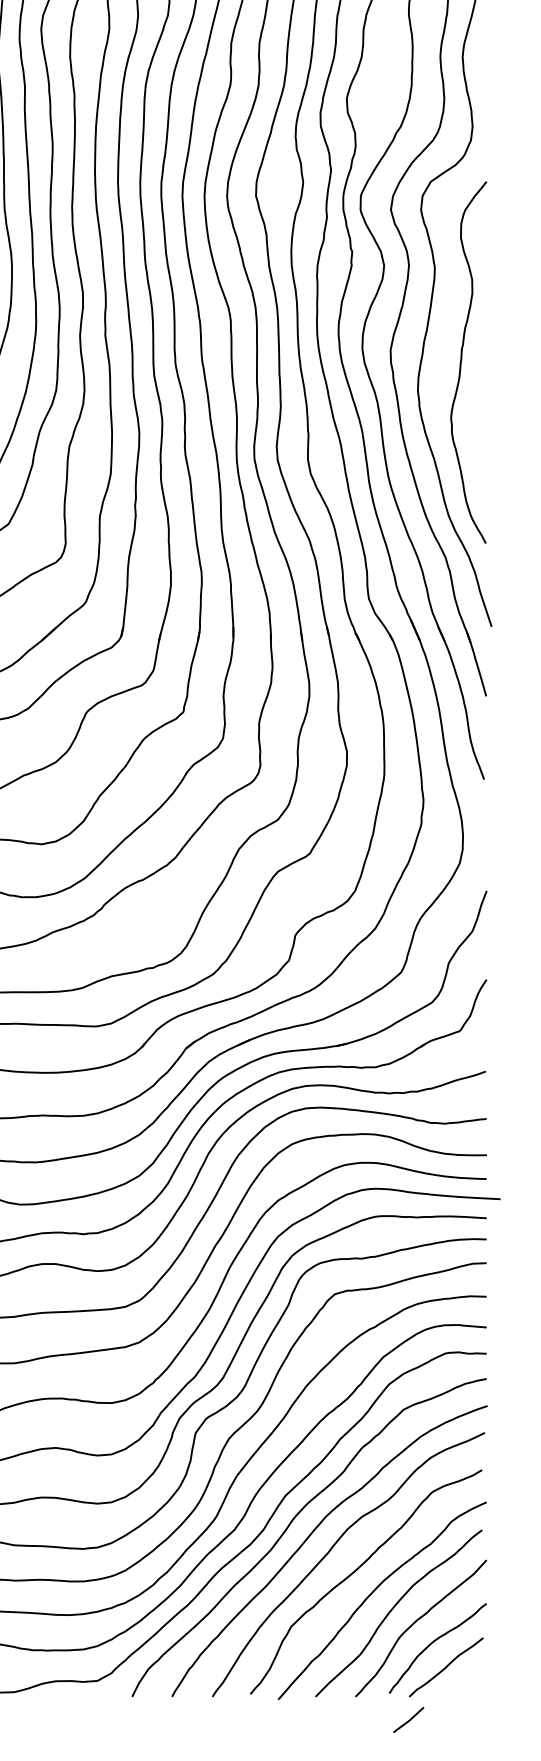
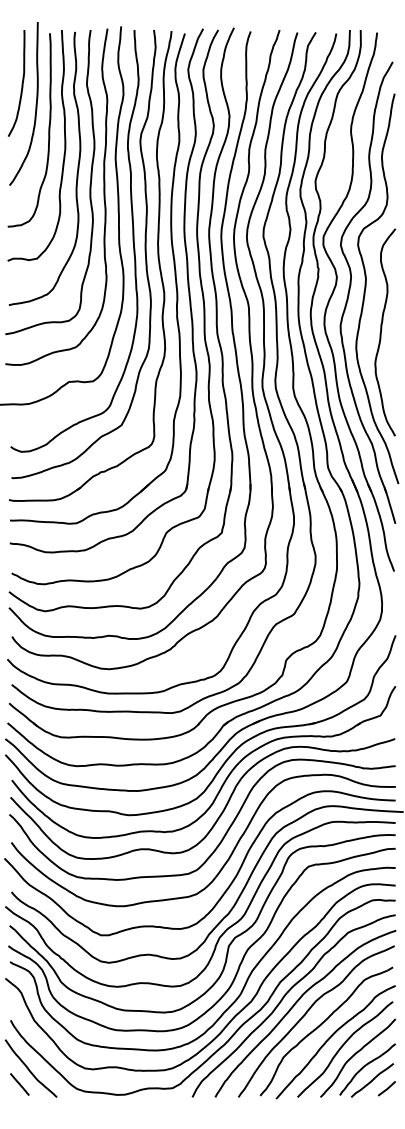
line: (407, 1719) -> (386, 1088), moved

